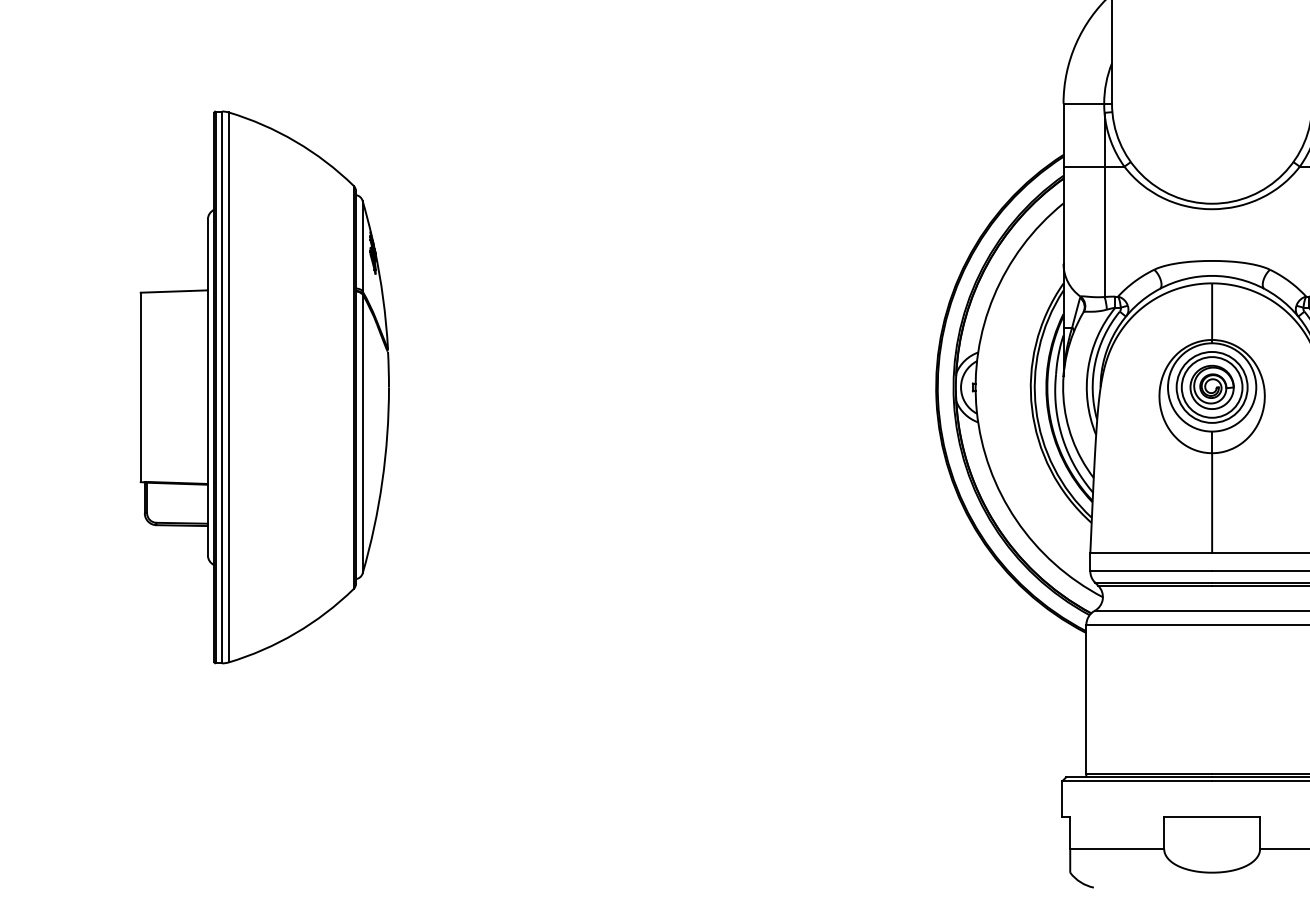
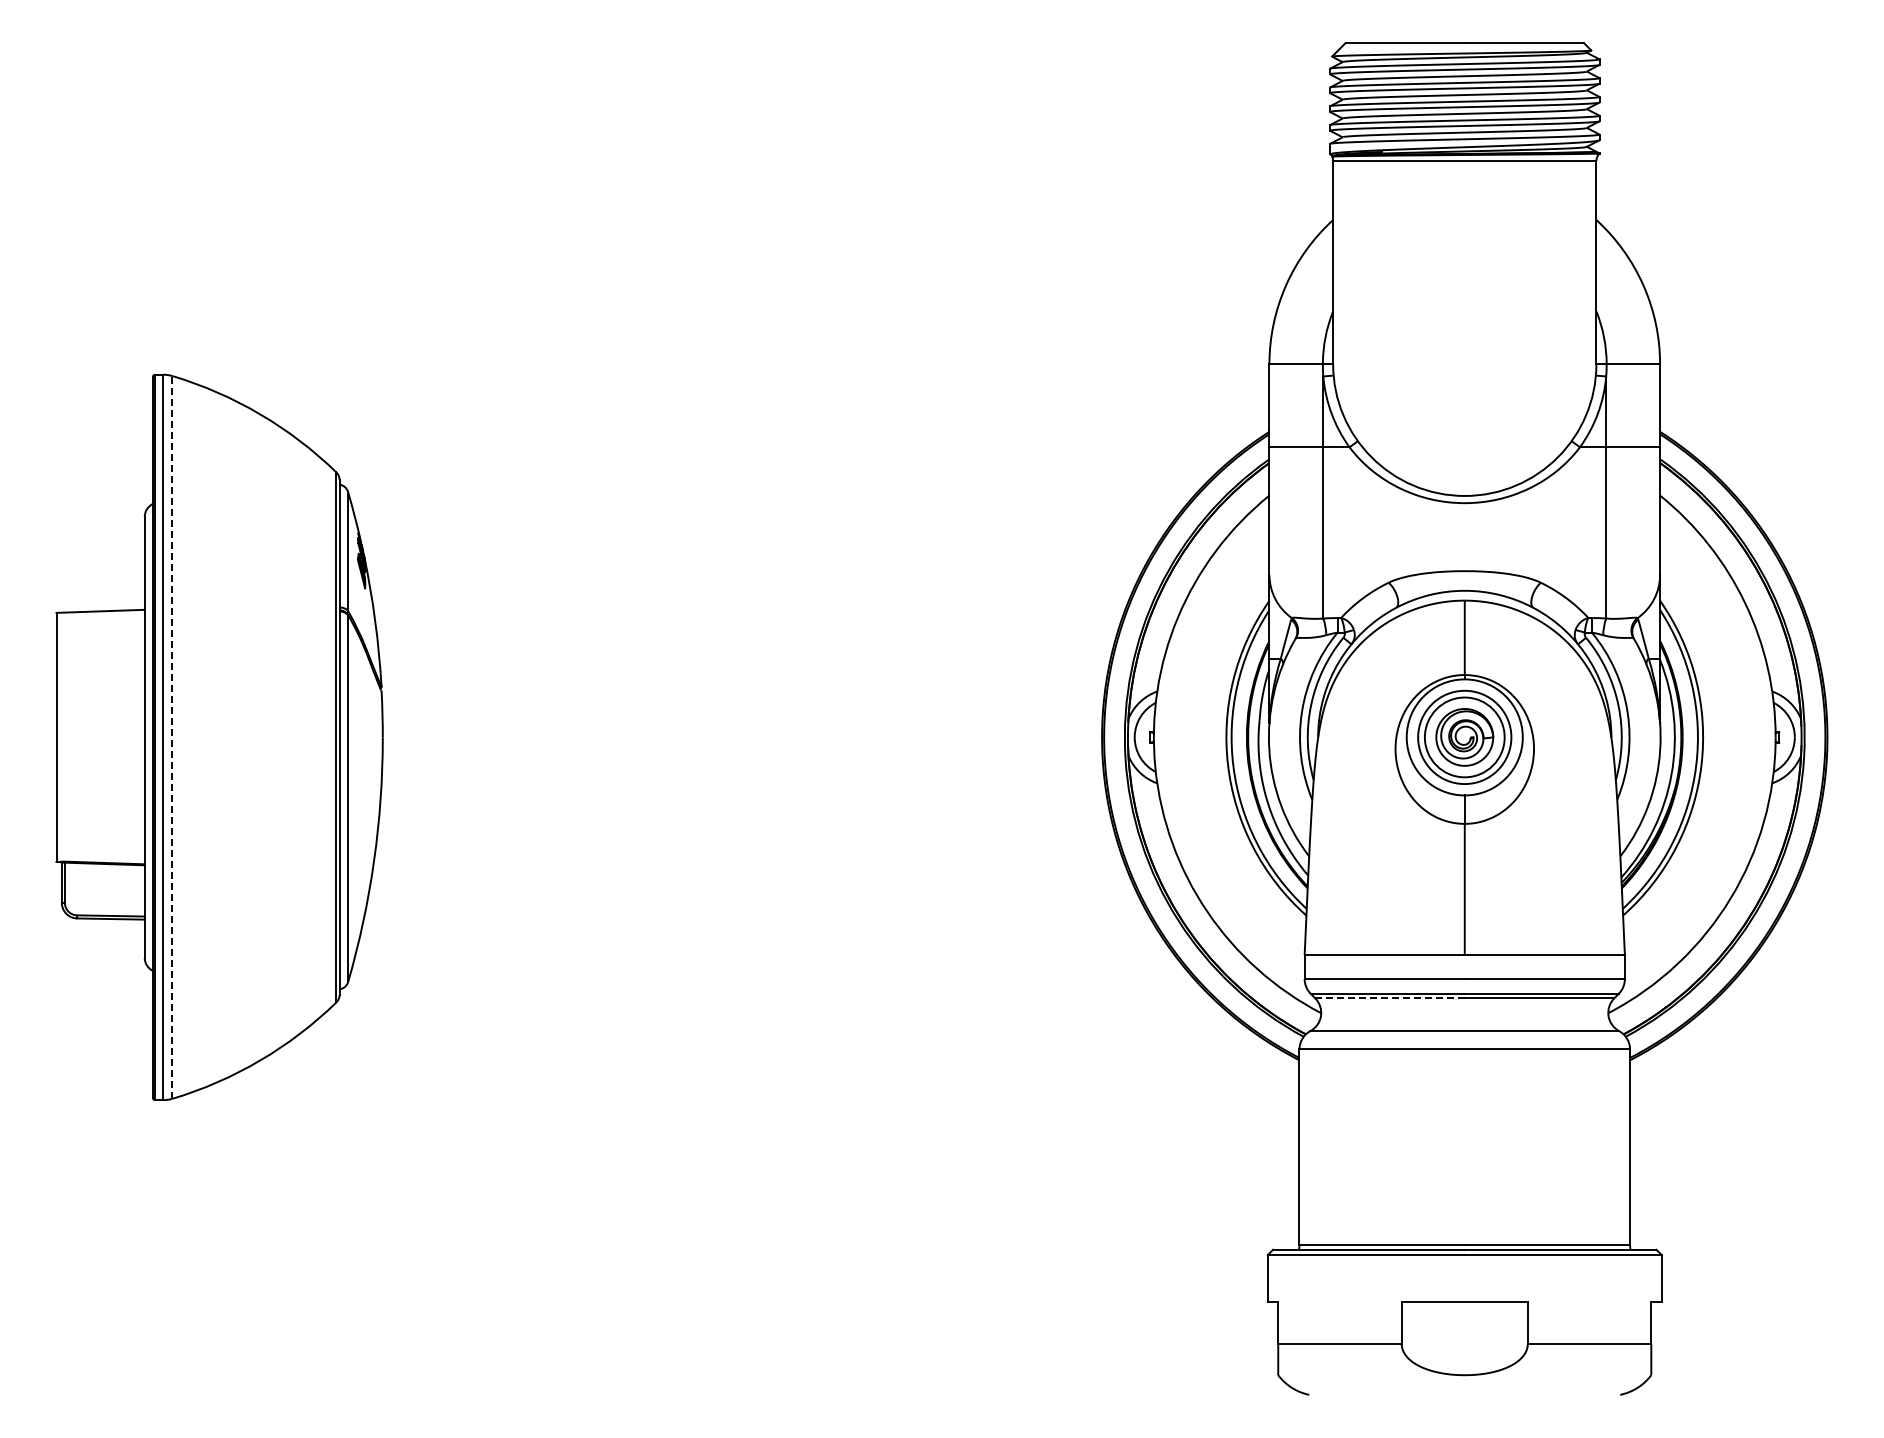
line: (228, 386) -> (172, 736), solid -> dashed
line: (1154, 586) -> (1389, 998), solid -> dashed

